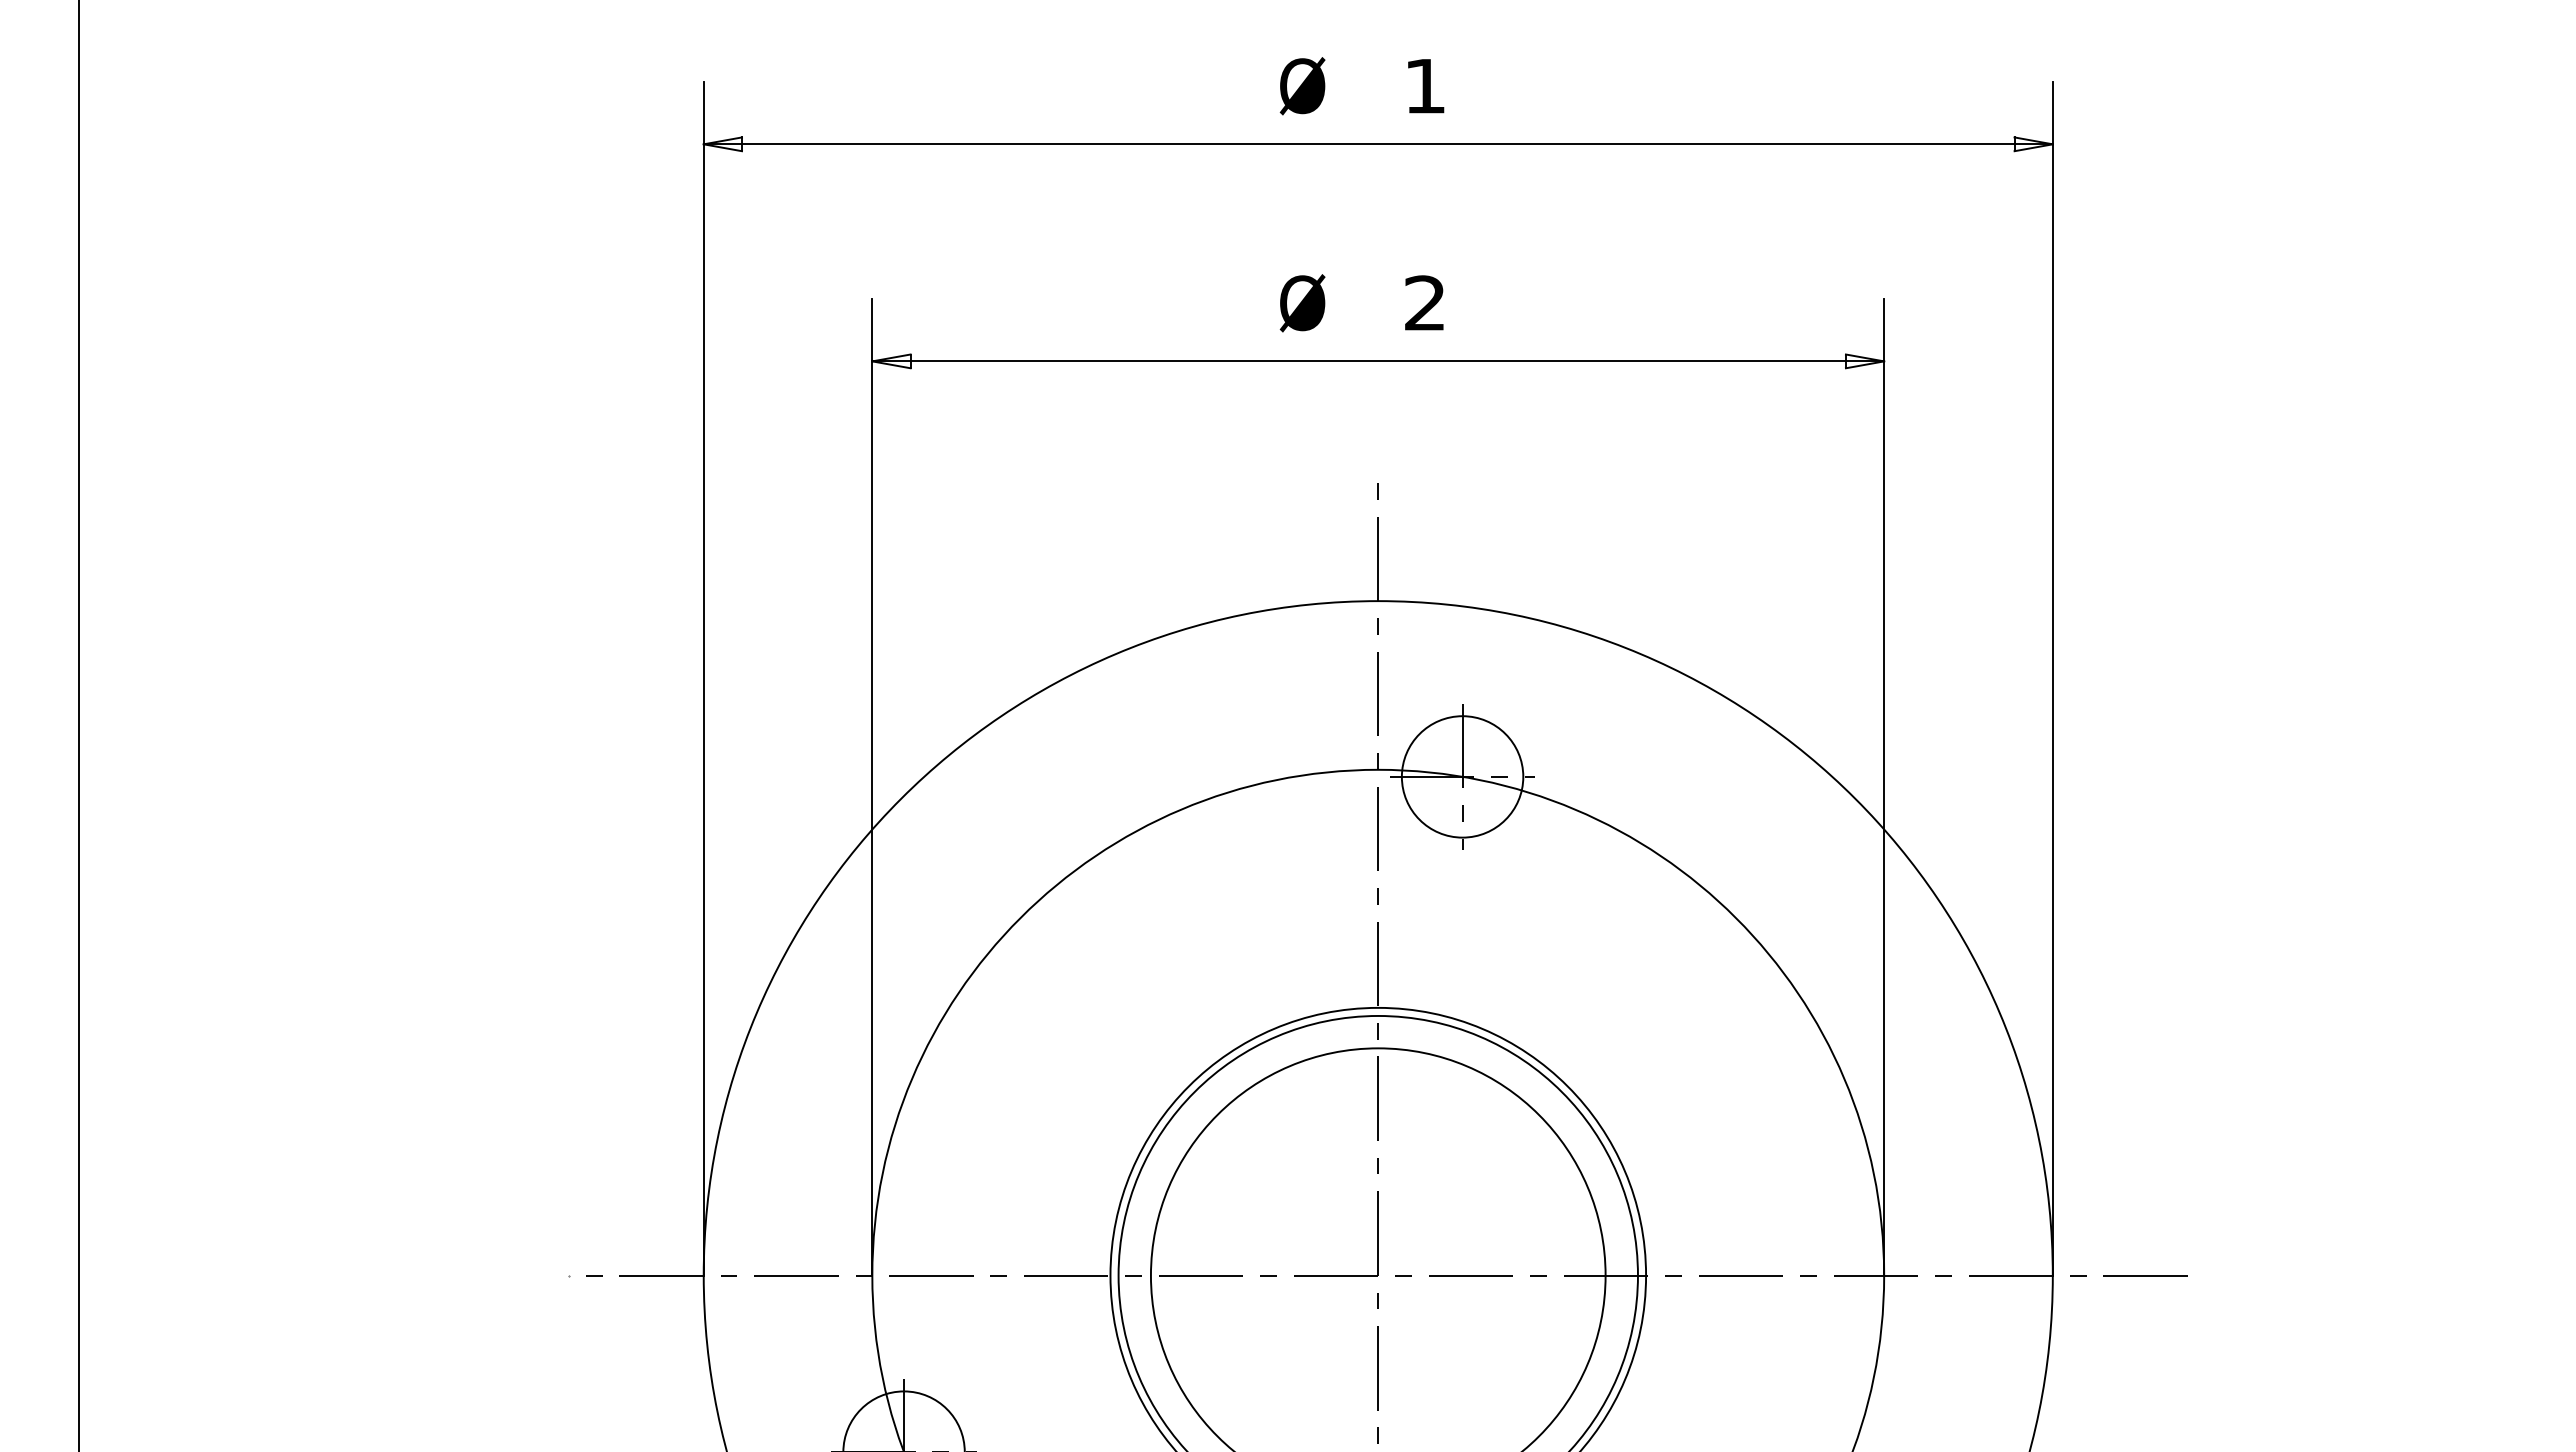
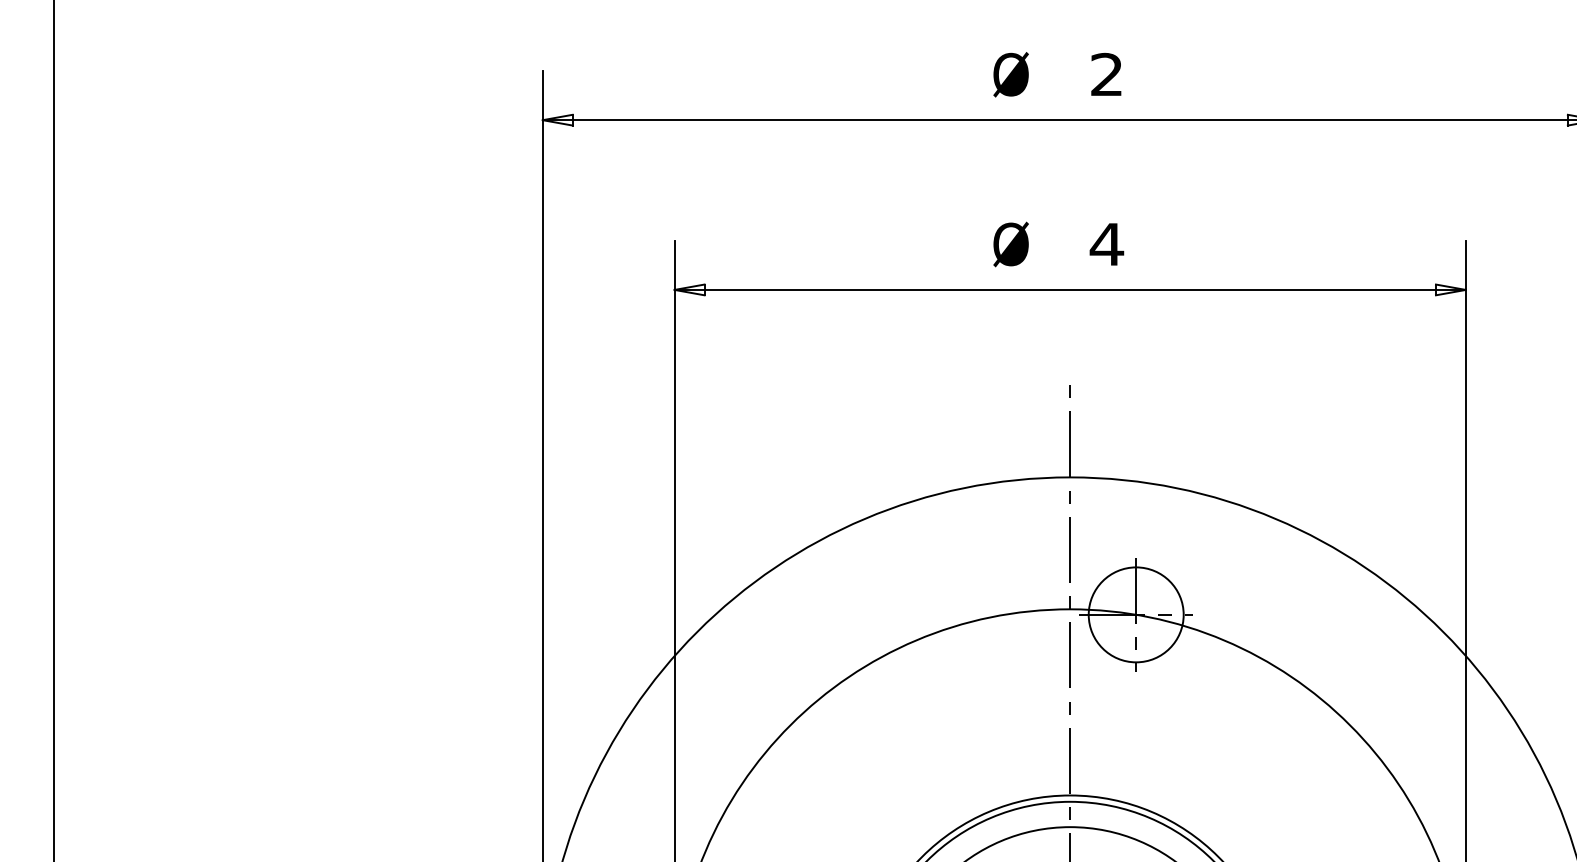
text: (1424, 85) -> (1106, 74), 1 -> 2
text: (1425, 302) -> (1107, 243), 2 -> 4

